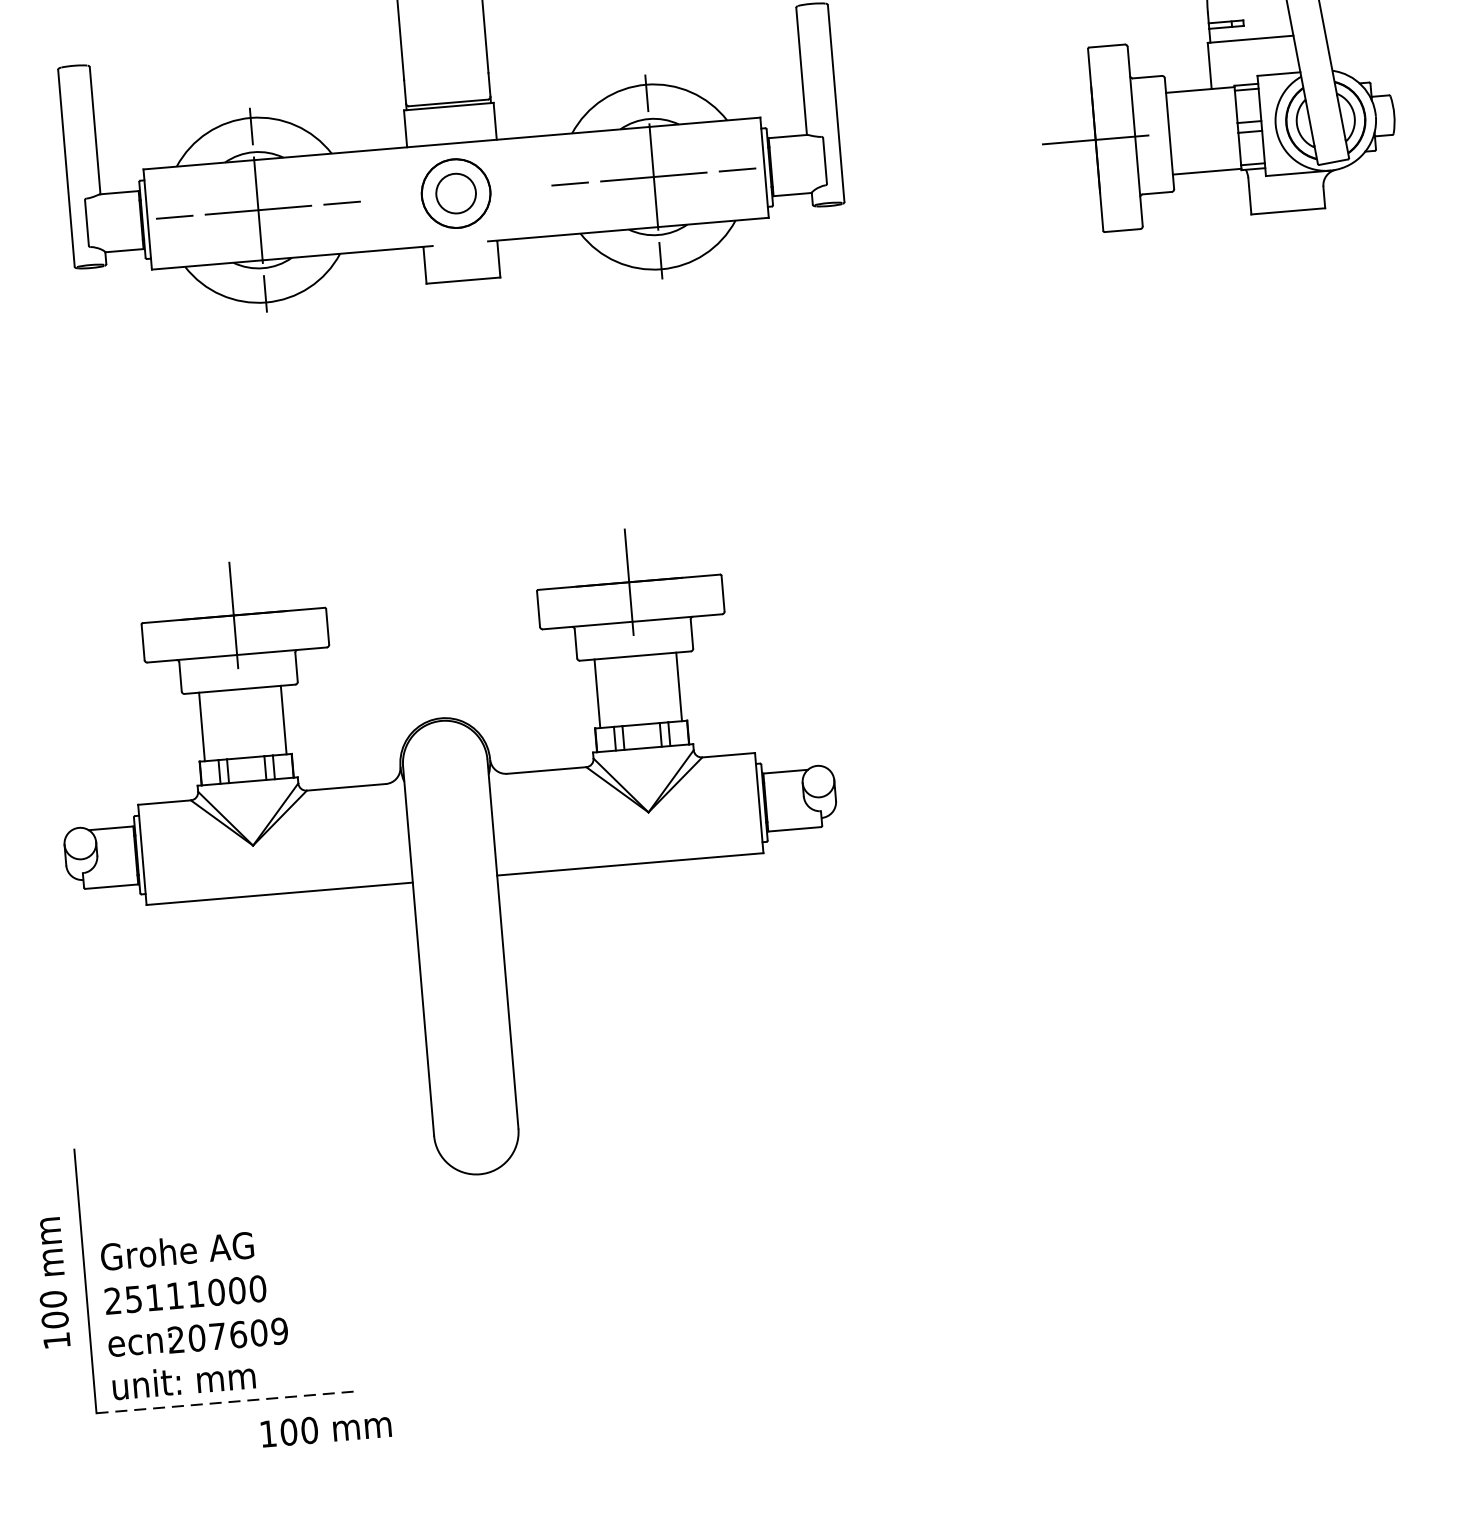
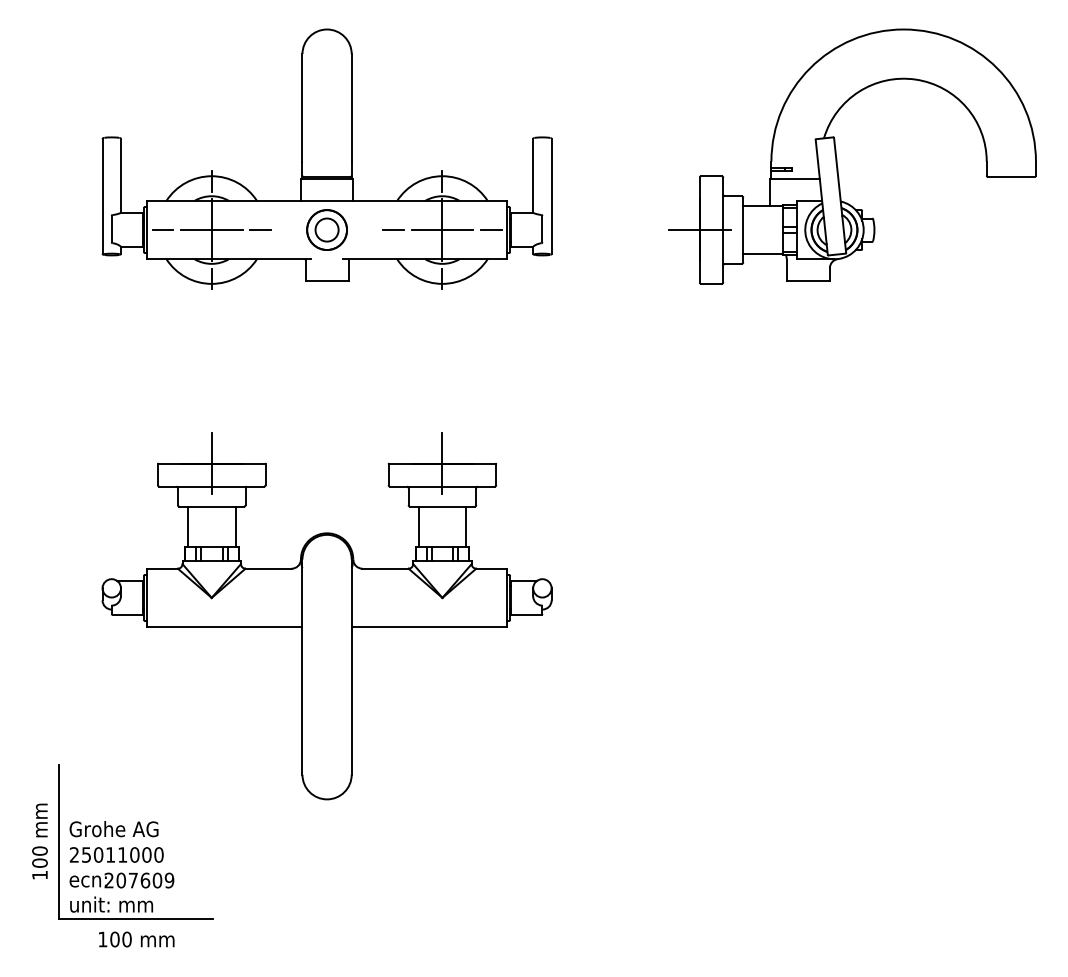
part: (452, 860) -> (326, 616), moved
text: (154, 1296) -> (98, 854), 25111000 -> 25011000
line: (228, 1402) -> (136, 919), dashed -> solid
text: (325, 1429) -> (136, 939), moved

